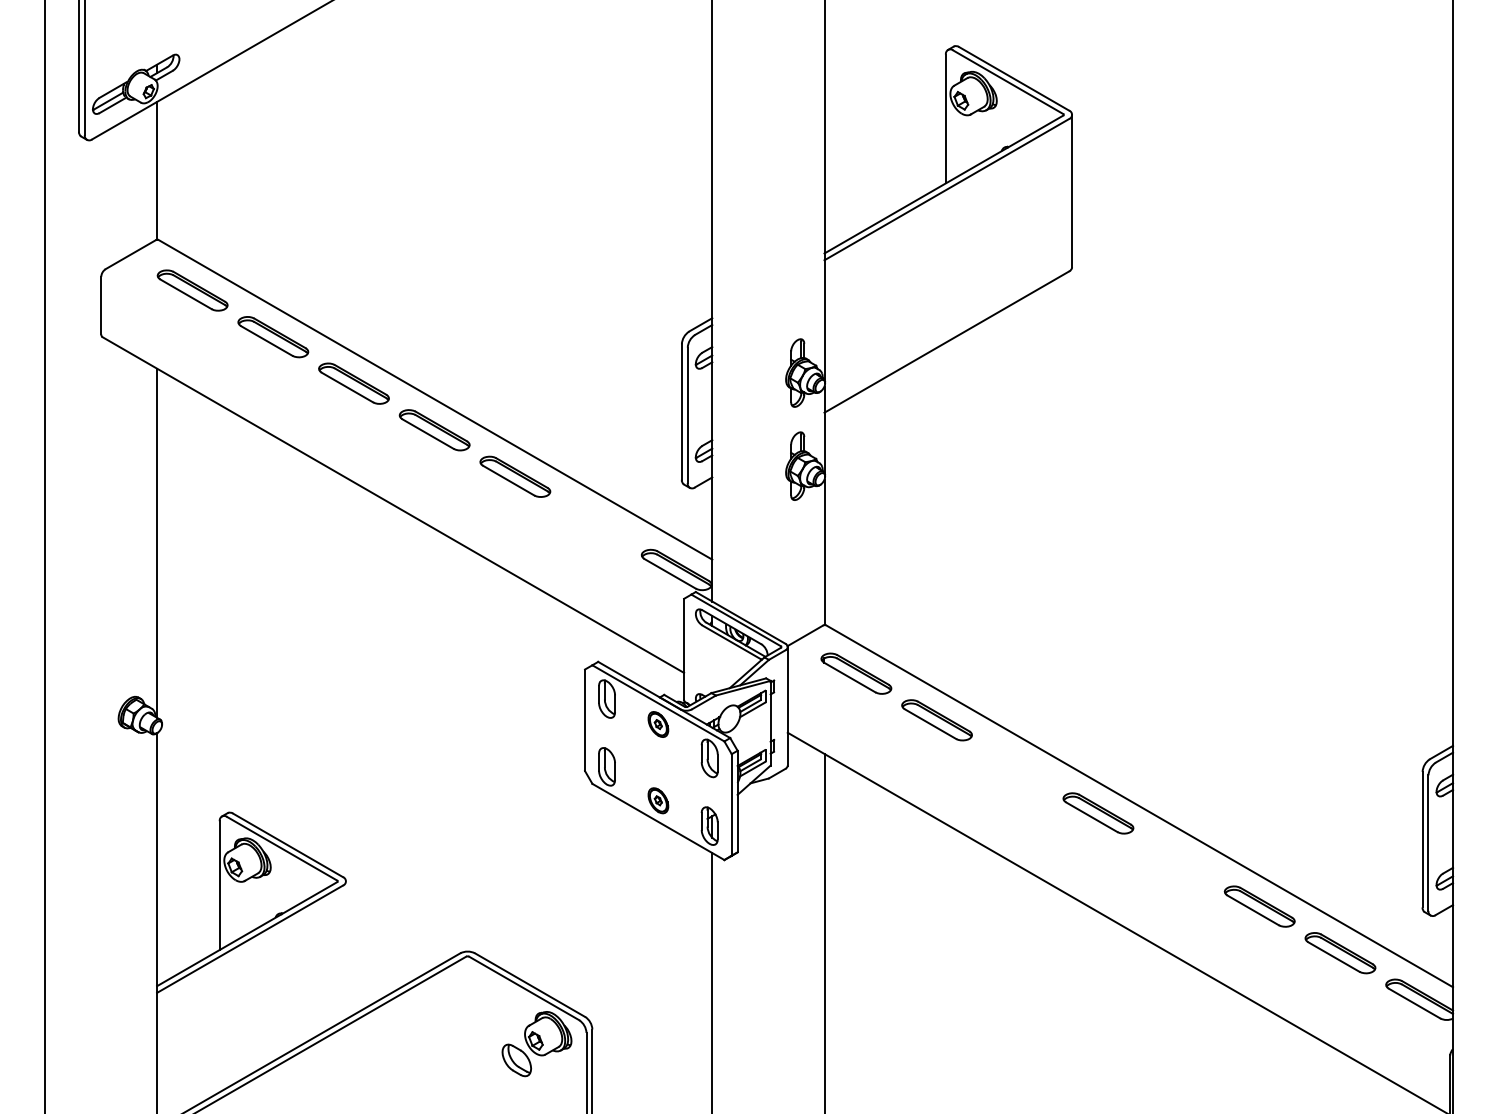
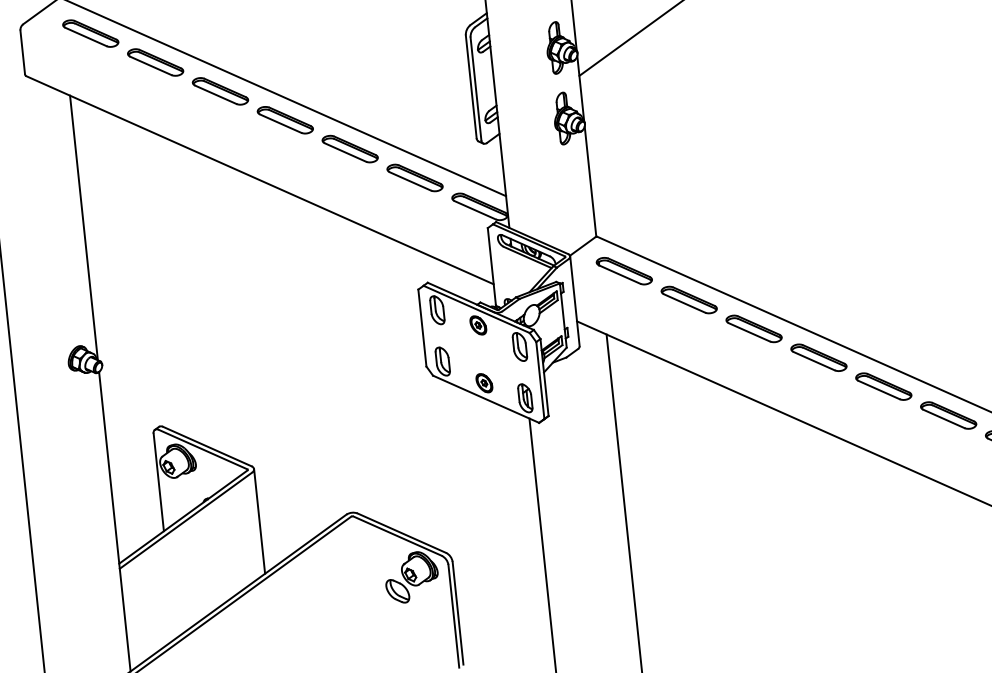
part: (595, 523) -> (414, 178), added
part: (1017, 766) -> (753, 328), added
part: (1178, 859) -> (883, 386), added
line: (346, 950) -> (259, 521), added

